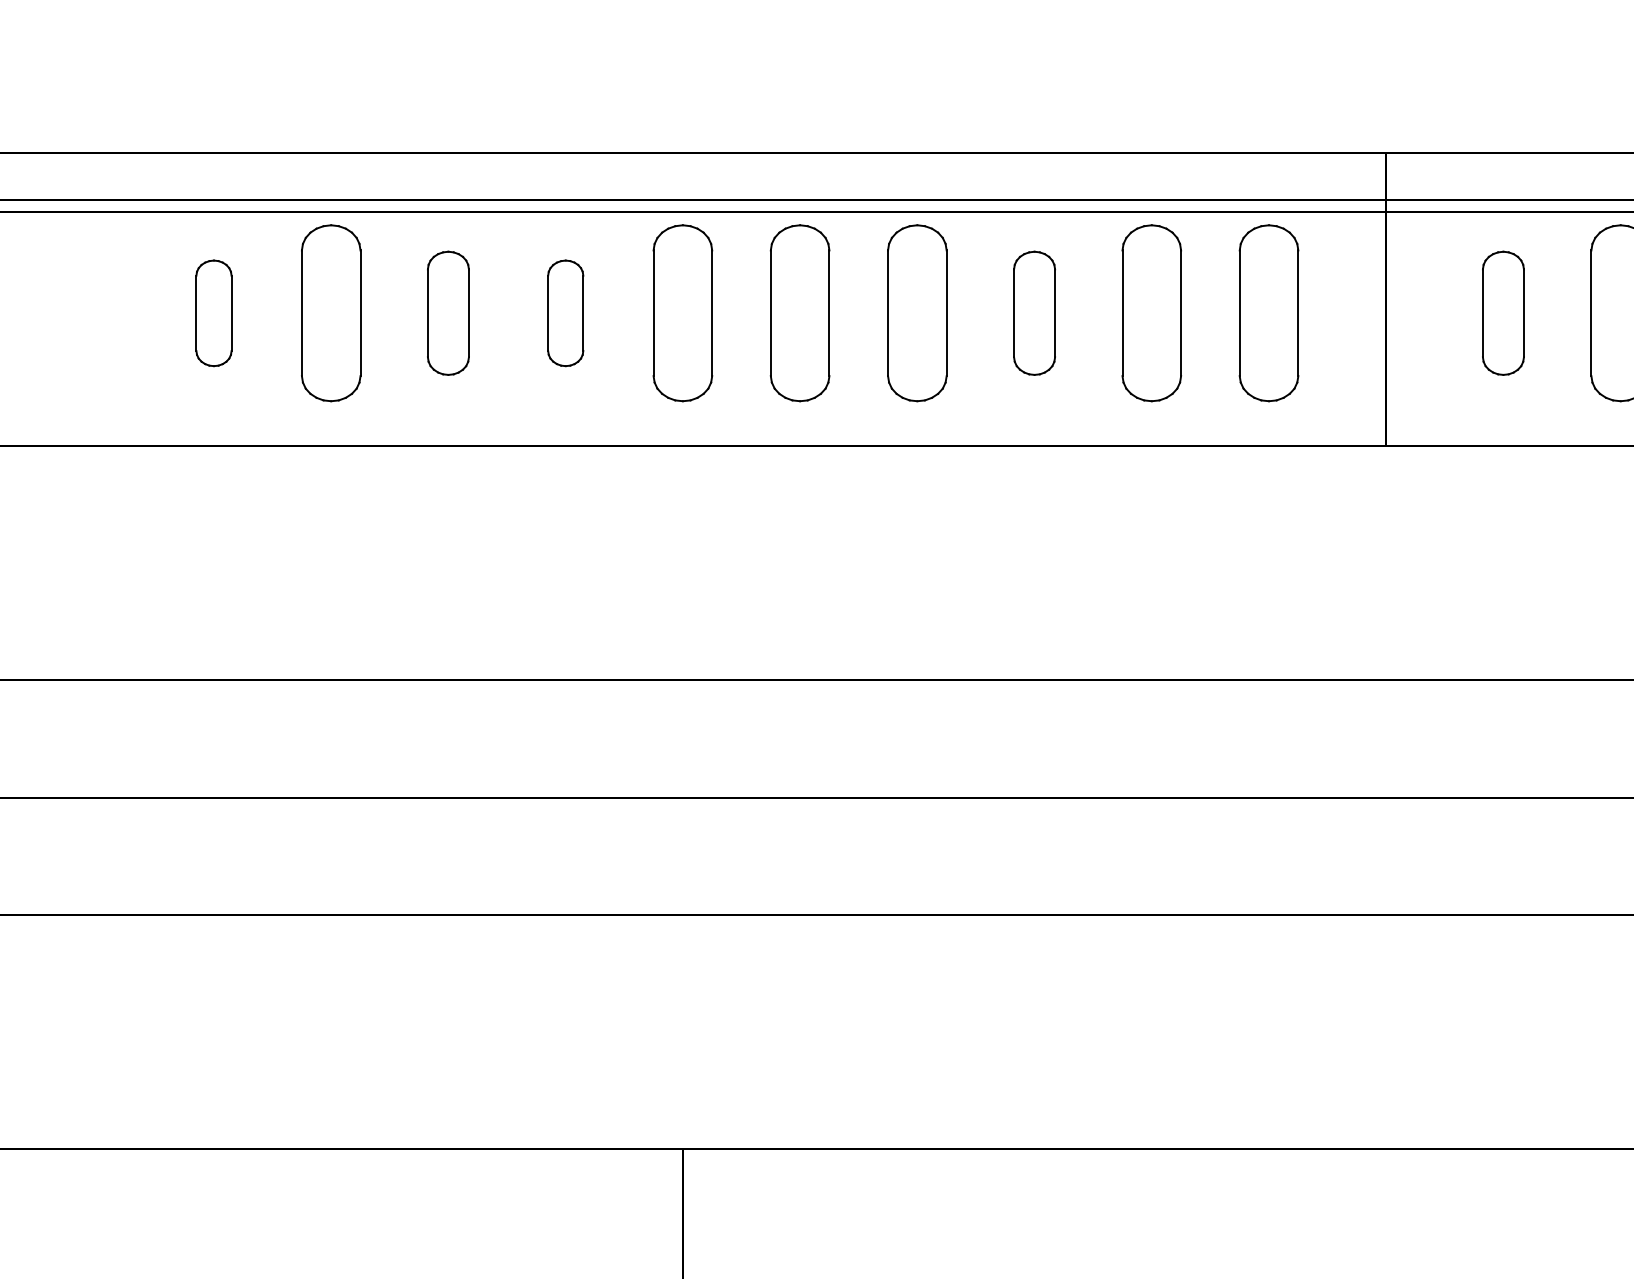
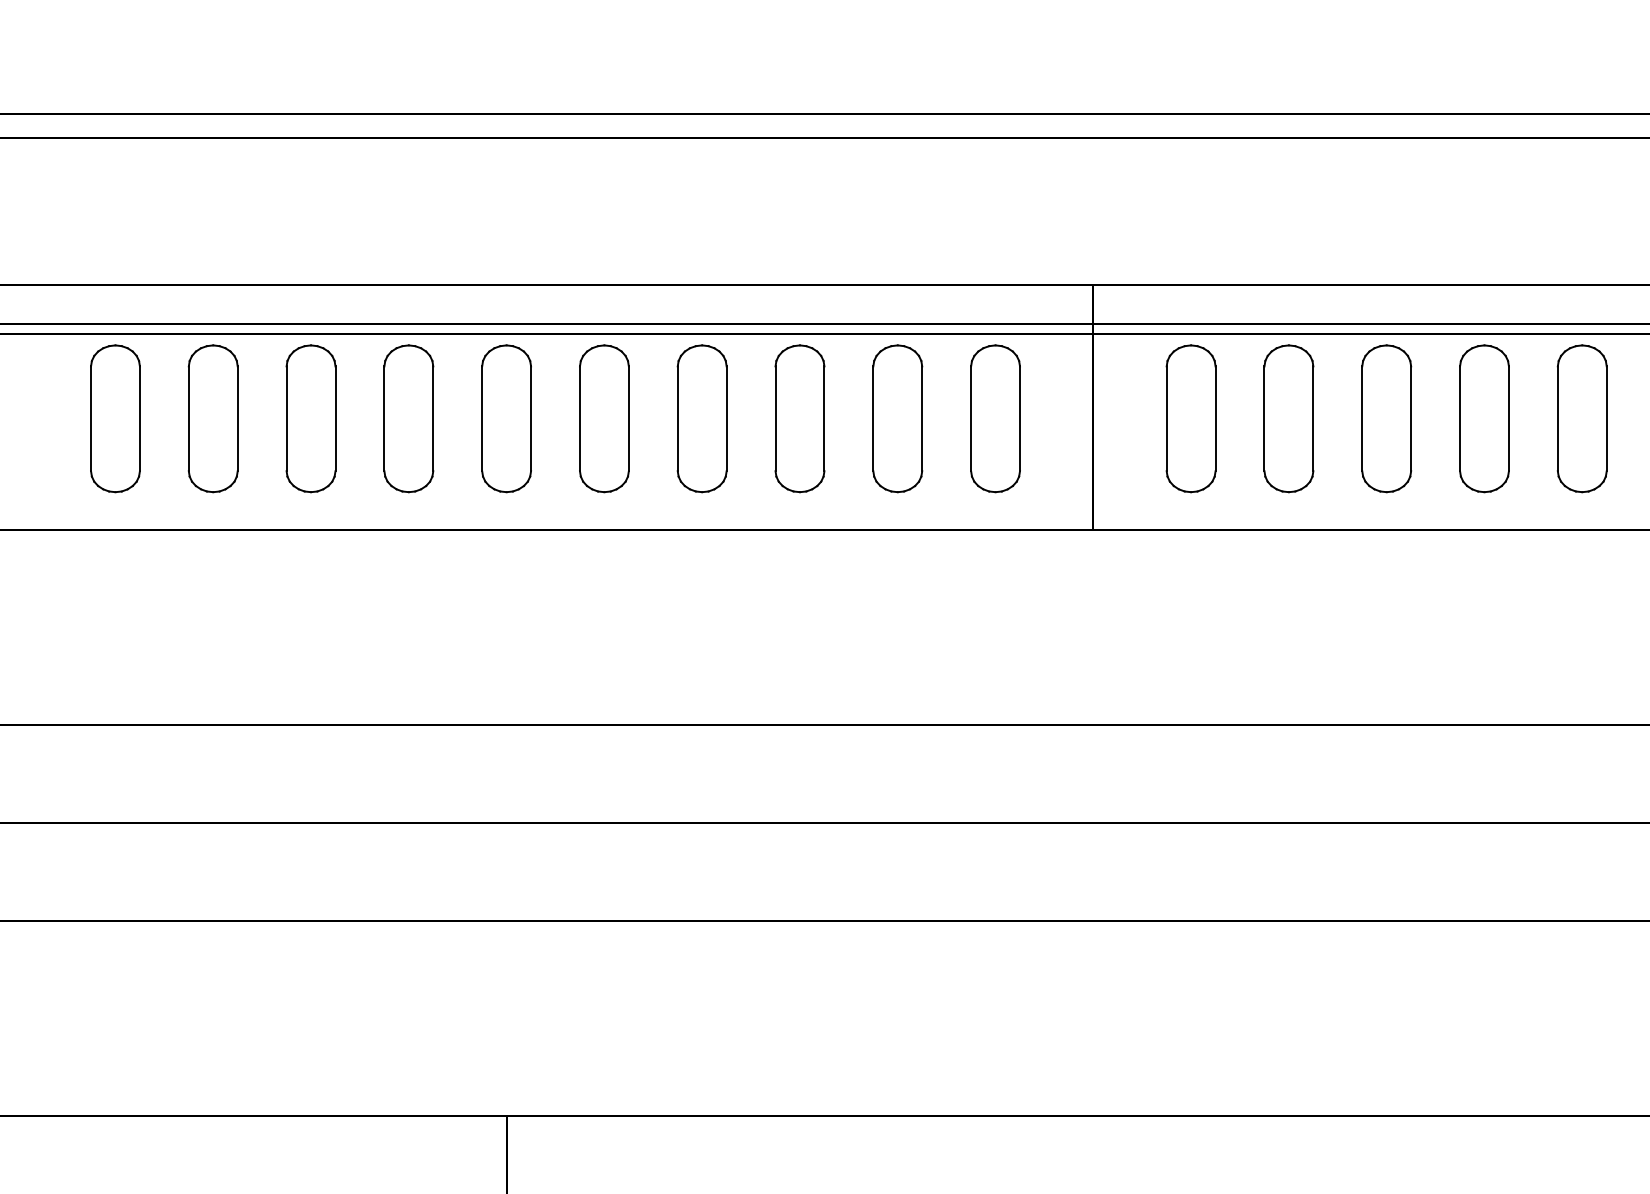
part: (214, 312) -> (115, 418), size x1.67
part: (447, 312) -> (310, 418), size x1.43
part: (565, 312) -> (408, 418), size x1.67
part: (1033, 312) -> (799, 418), size x1.43
part: (1502, 312) -> (1190, 418), size x1.43

